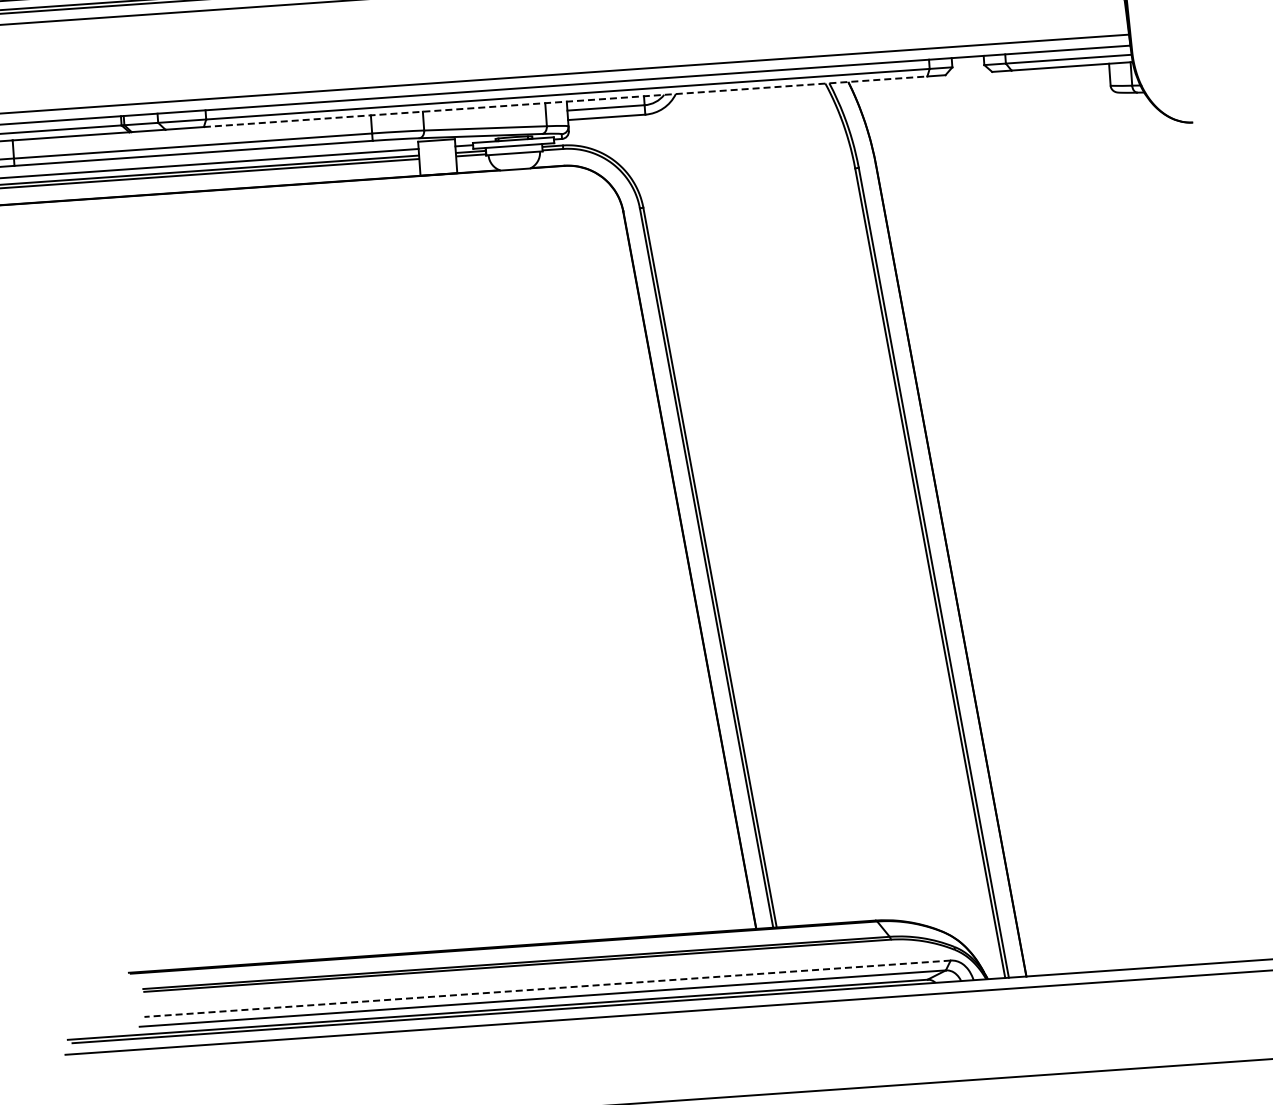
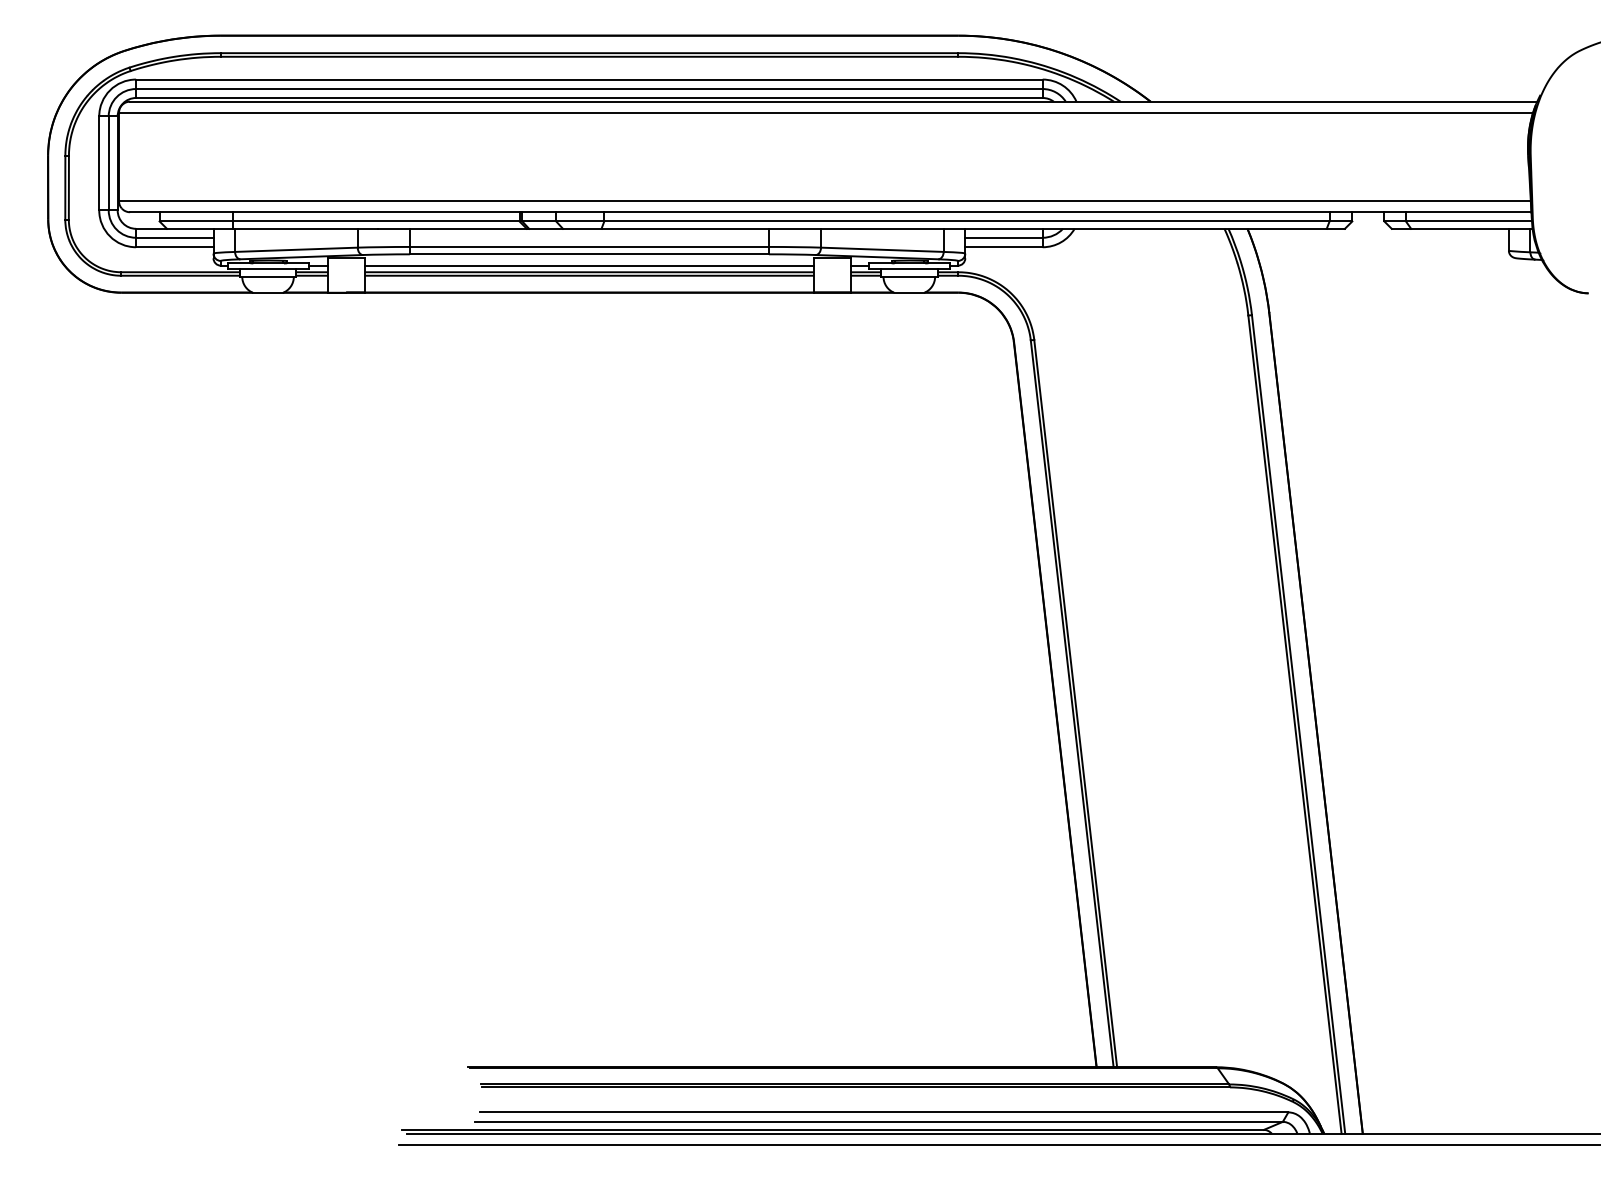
line: (565, 101) -> (964, 228), dashed -> solid
line: (546, 988) -> (883, 1112), dashed -> solid

